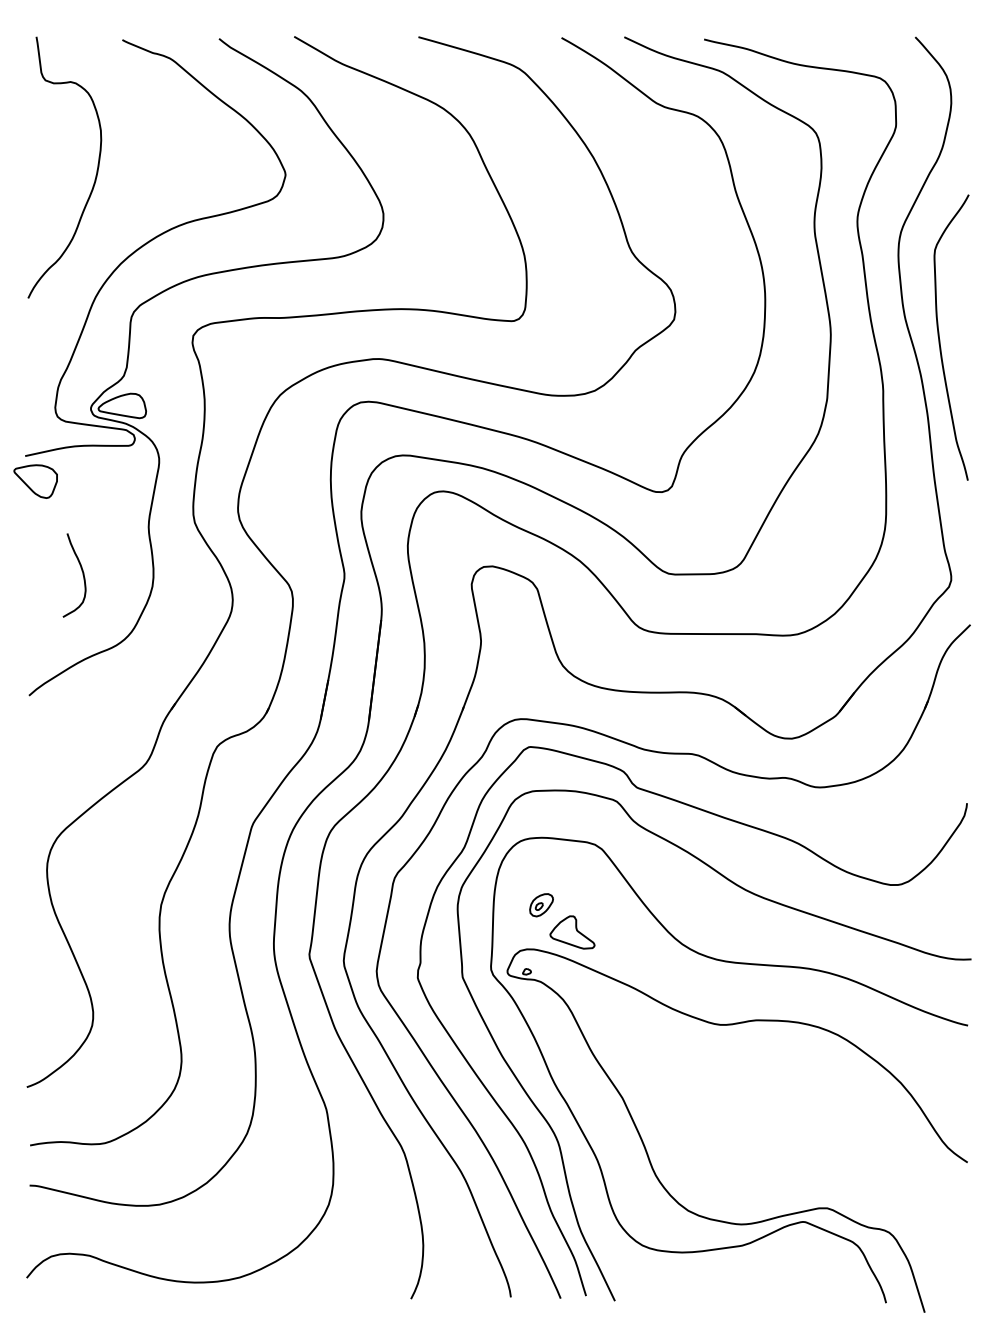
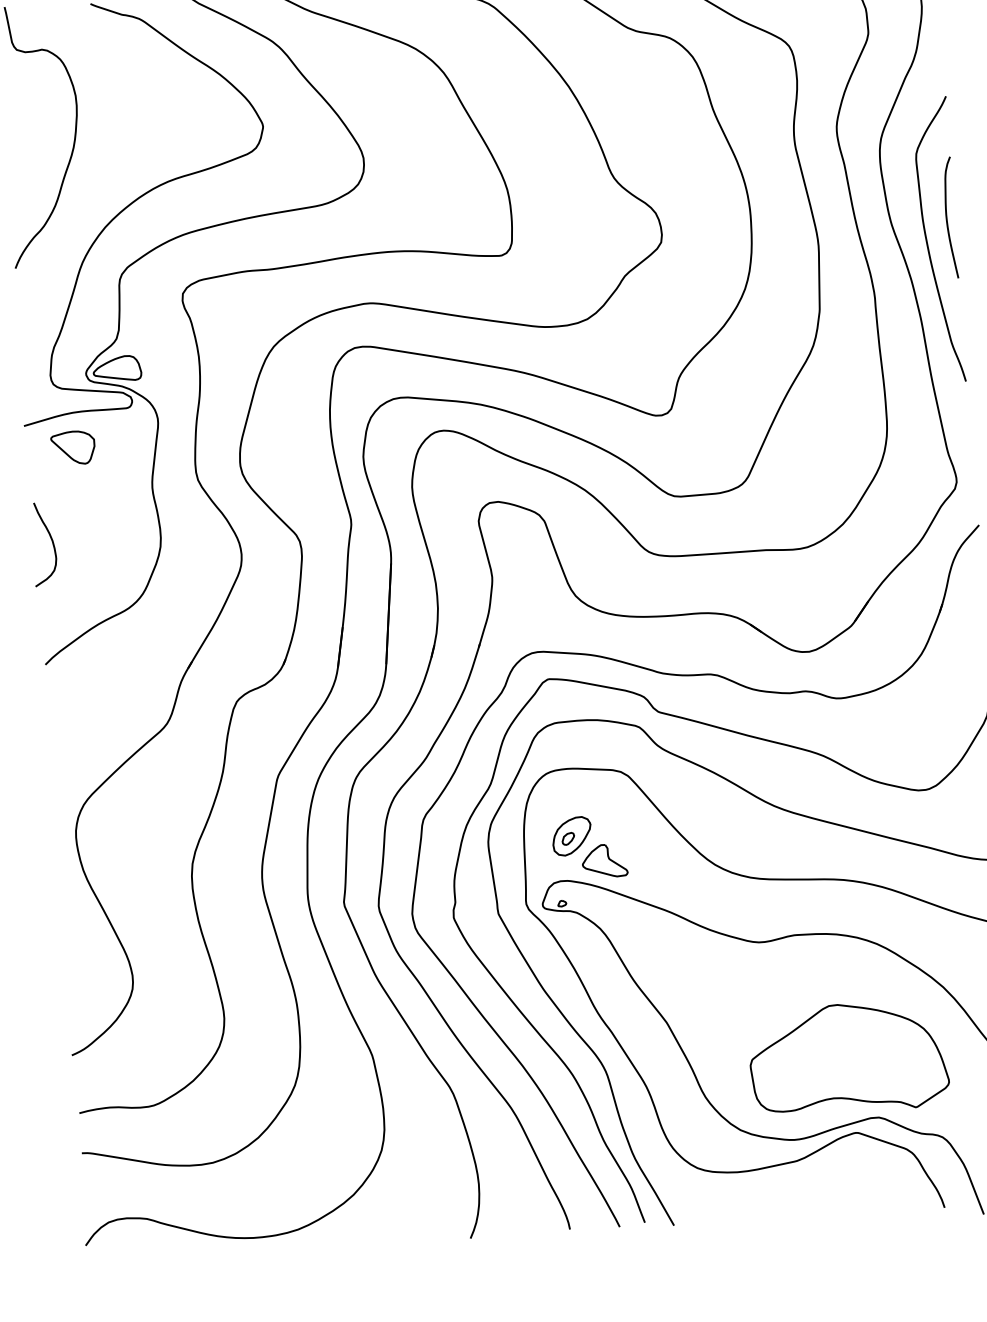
curve: (961, 316) -> (947, 218), added
part: (35, 481) -> (73, 447), moved
curve: (82, 575) -> (52, 543), moved
part: (541, 904) -> (571, 835), size x1.67
part: (801, 1146) -> (848, 1057), added

